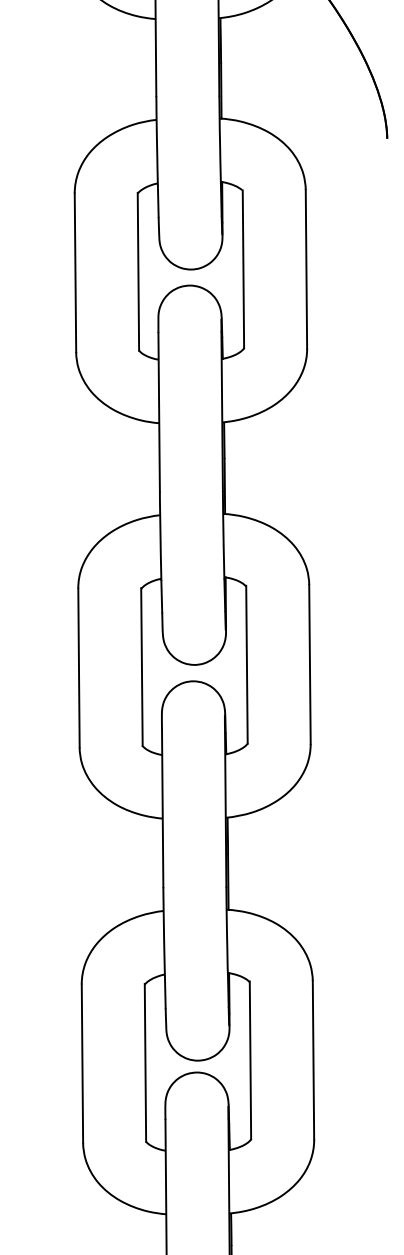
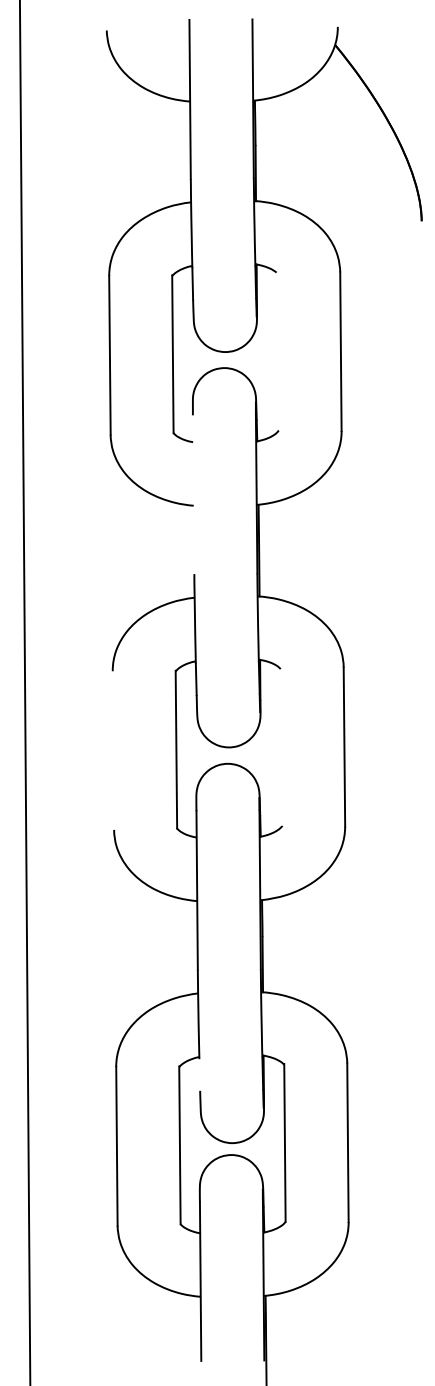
line: (243, 269) -> (277, 351), removed
line: (159, 412) -> (193, 494), removed
line: (247, 665) -> (281, 747), removed
line: (79, 668) -> (113, 750), removed
line: (165, 992) -> (199, 1074), removed

